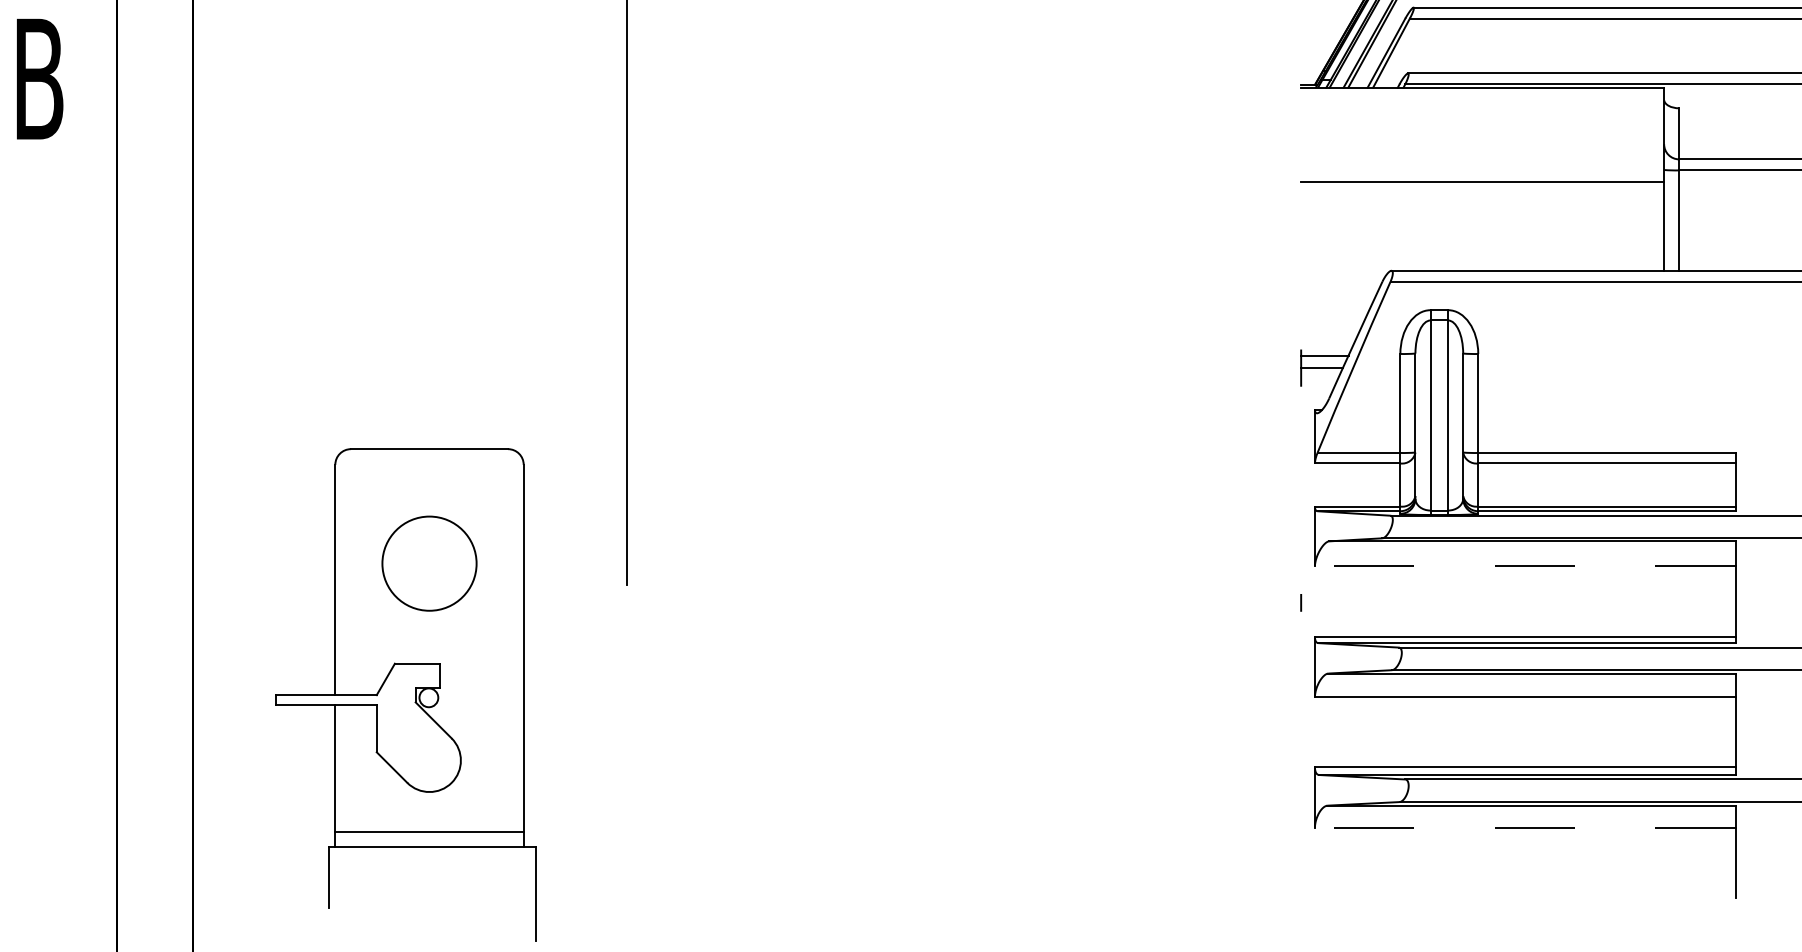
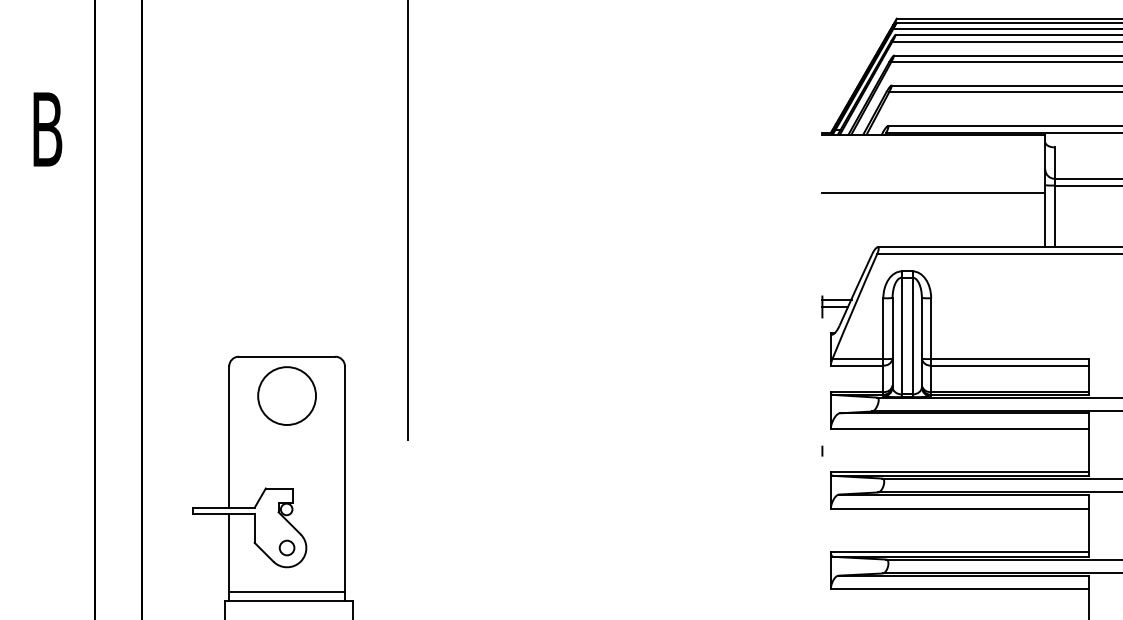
circle: (428, 562) -> (286, 395), moved
line: (1524, 566) -> (959, 428), dashed -> solid
circle: (428, 759) -> (286, 547), added
line: (1524, 828) -> (959, 589), dashed -> solid

